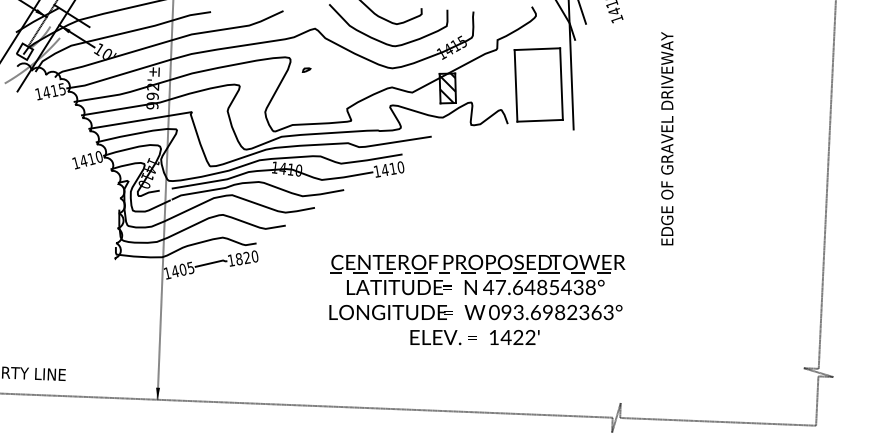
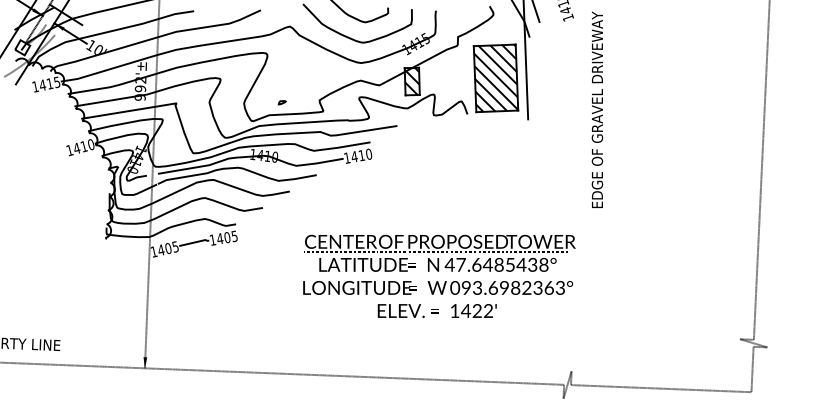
part: (305, 69) -> (281, 102), moved
hatch: (539, 84) -> (496, 77), added
text: (667, 138) -> (597, 109), moved
text: (247, 257) -> (227, 237), 1820 -> 1405

